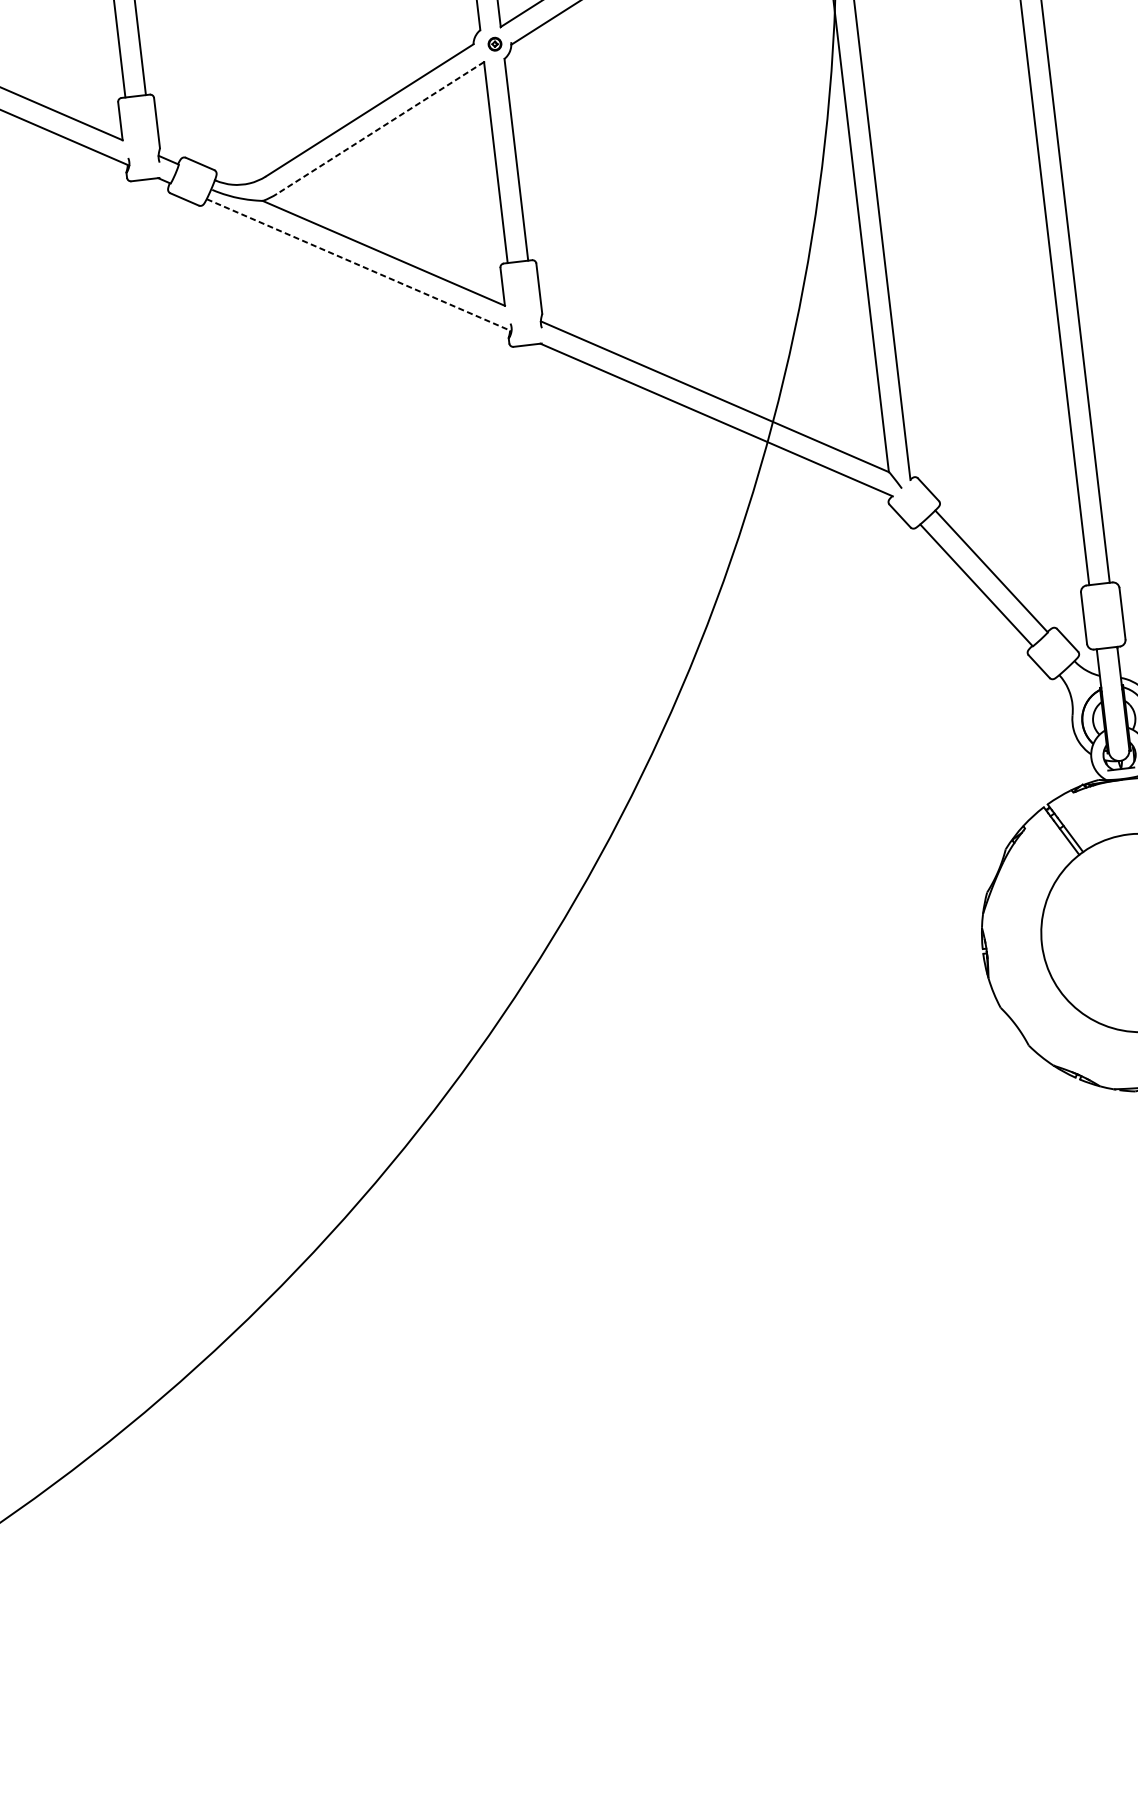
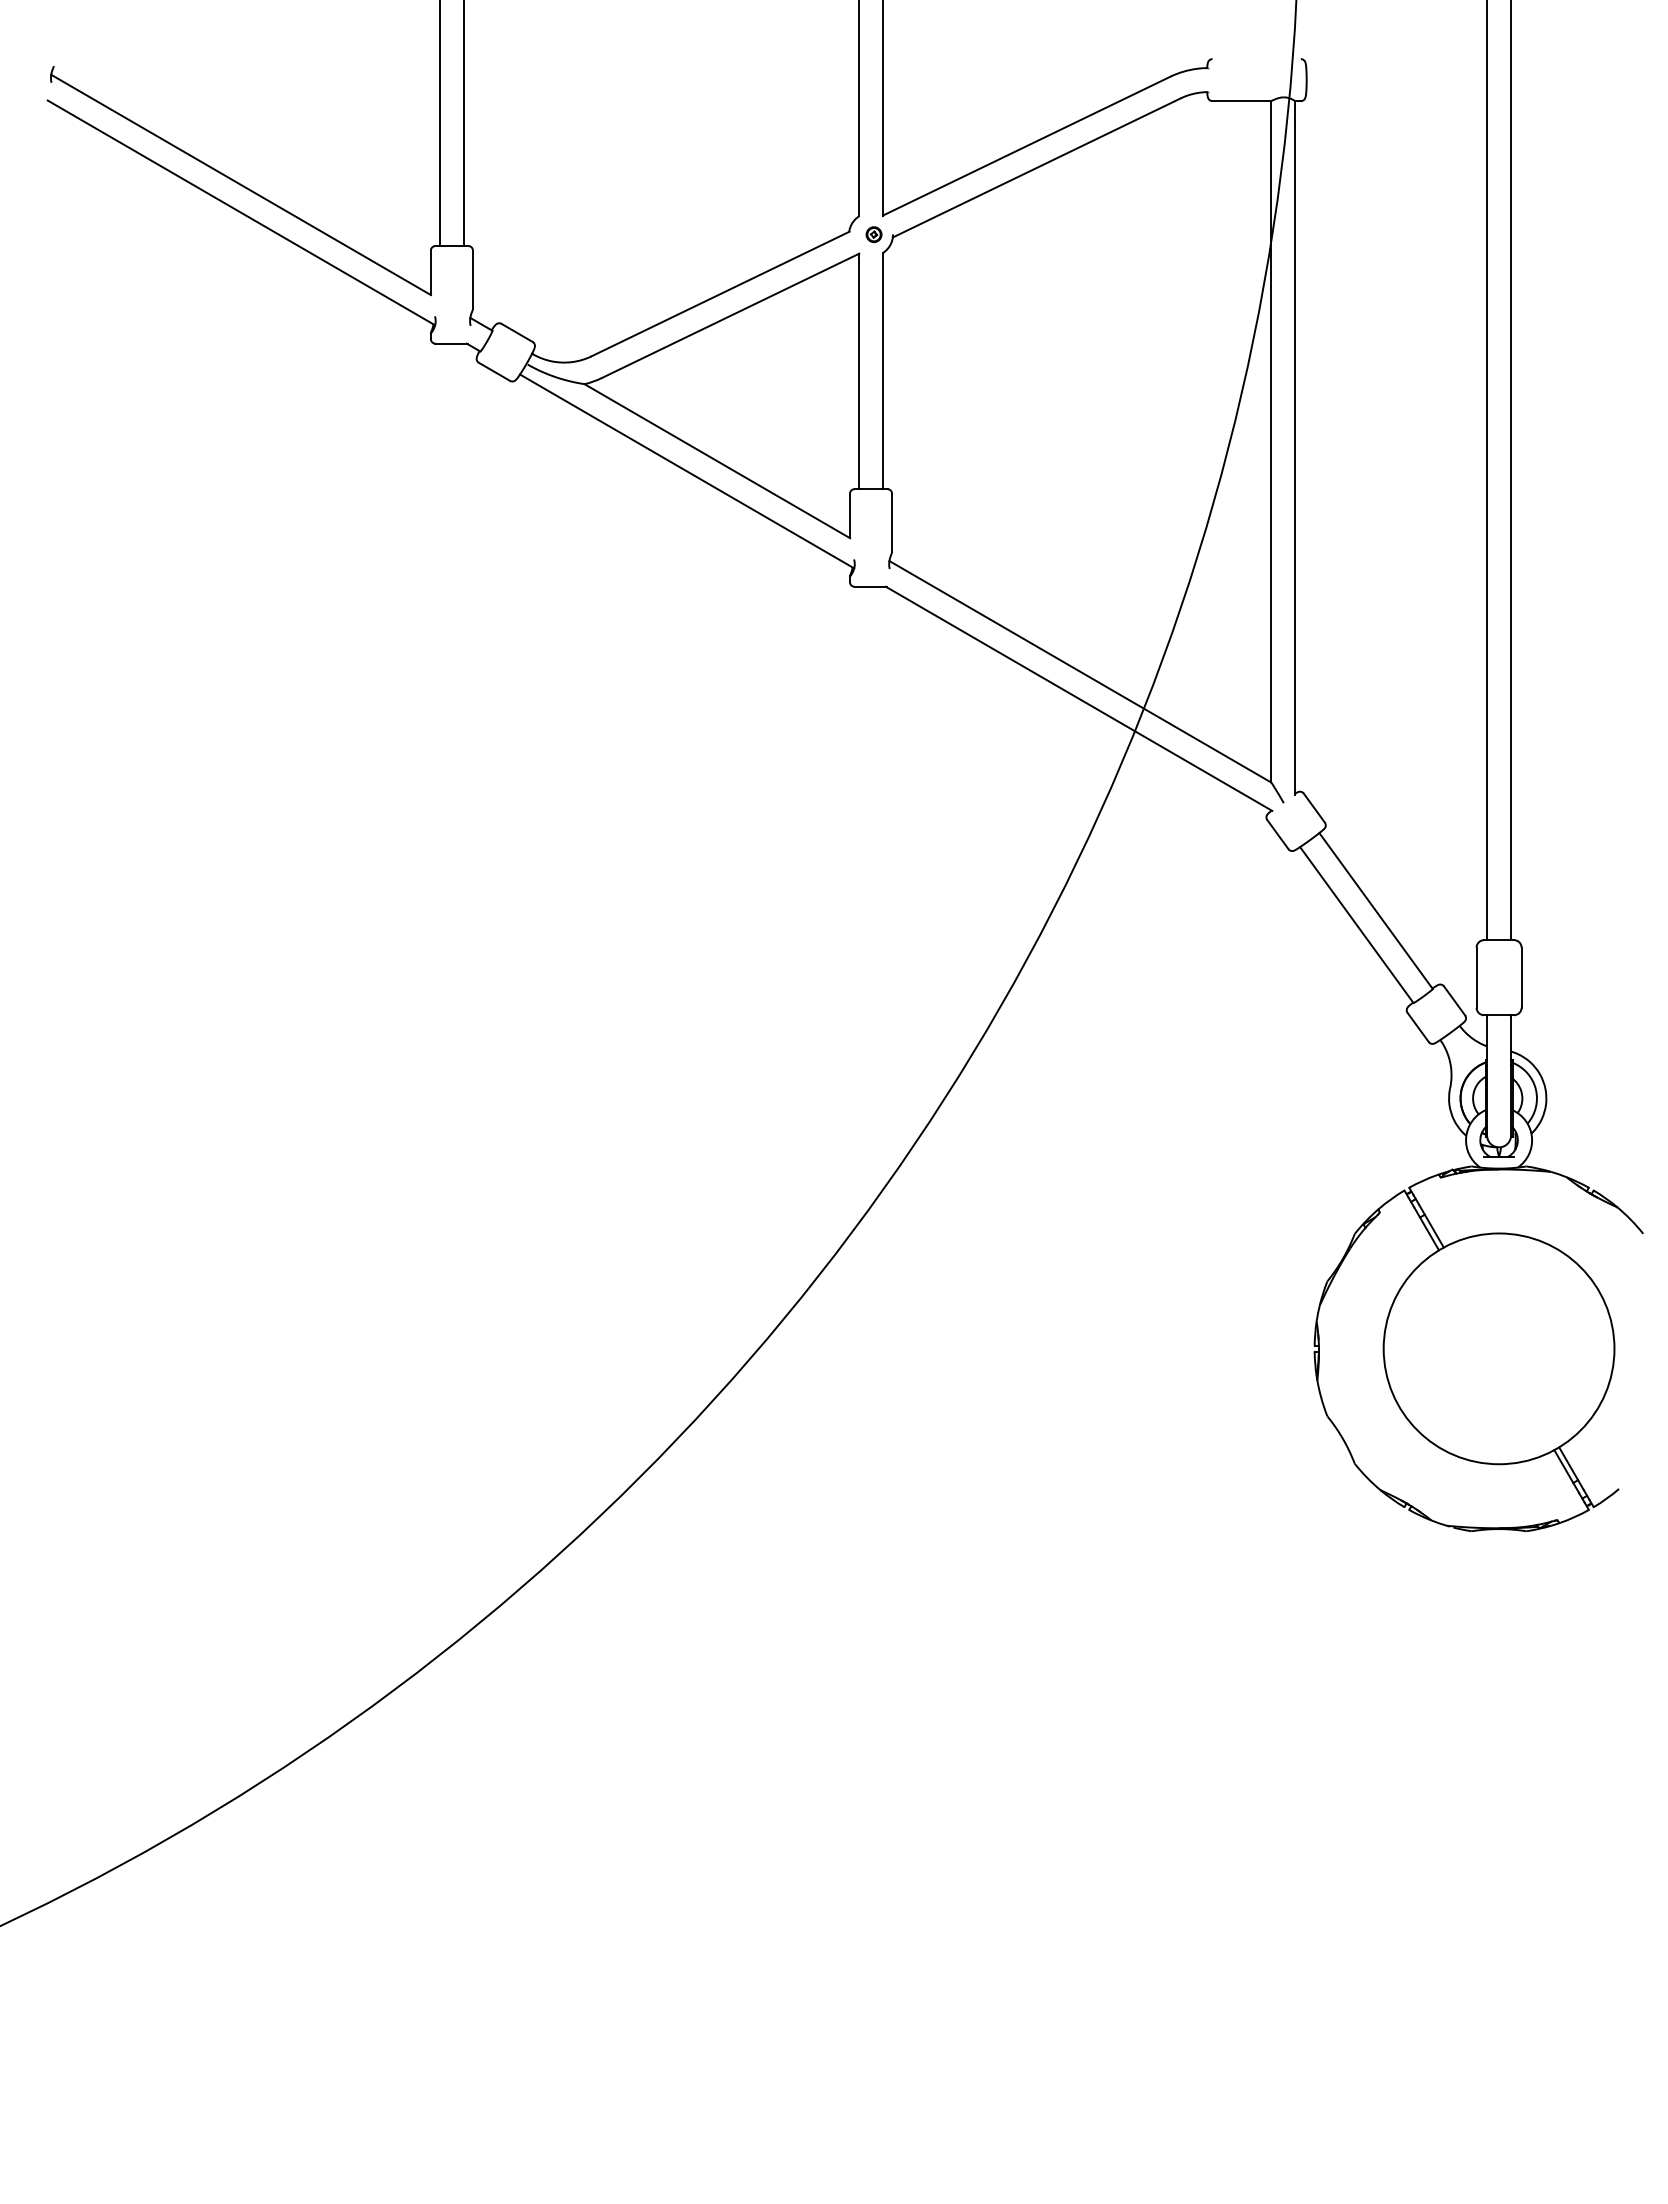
line: (380, 127) -> (730, 315), dashed -> solid
line: (359, 265) -> (687, 471), dashed -> solid

